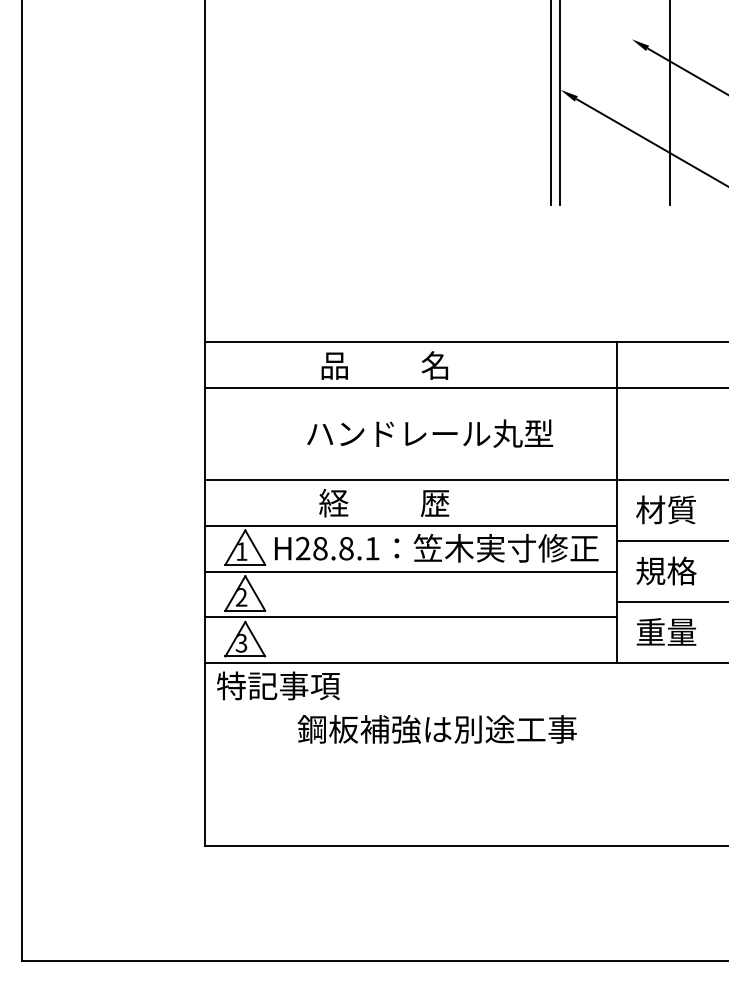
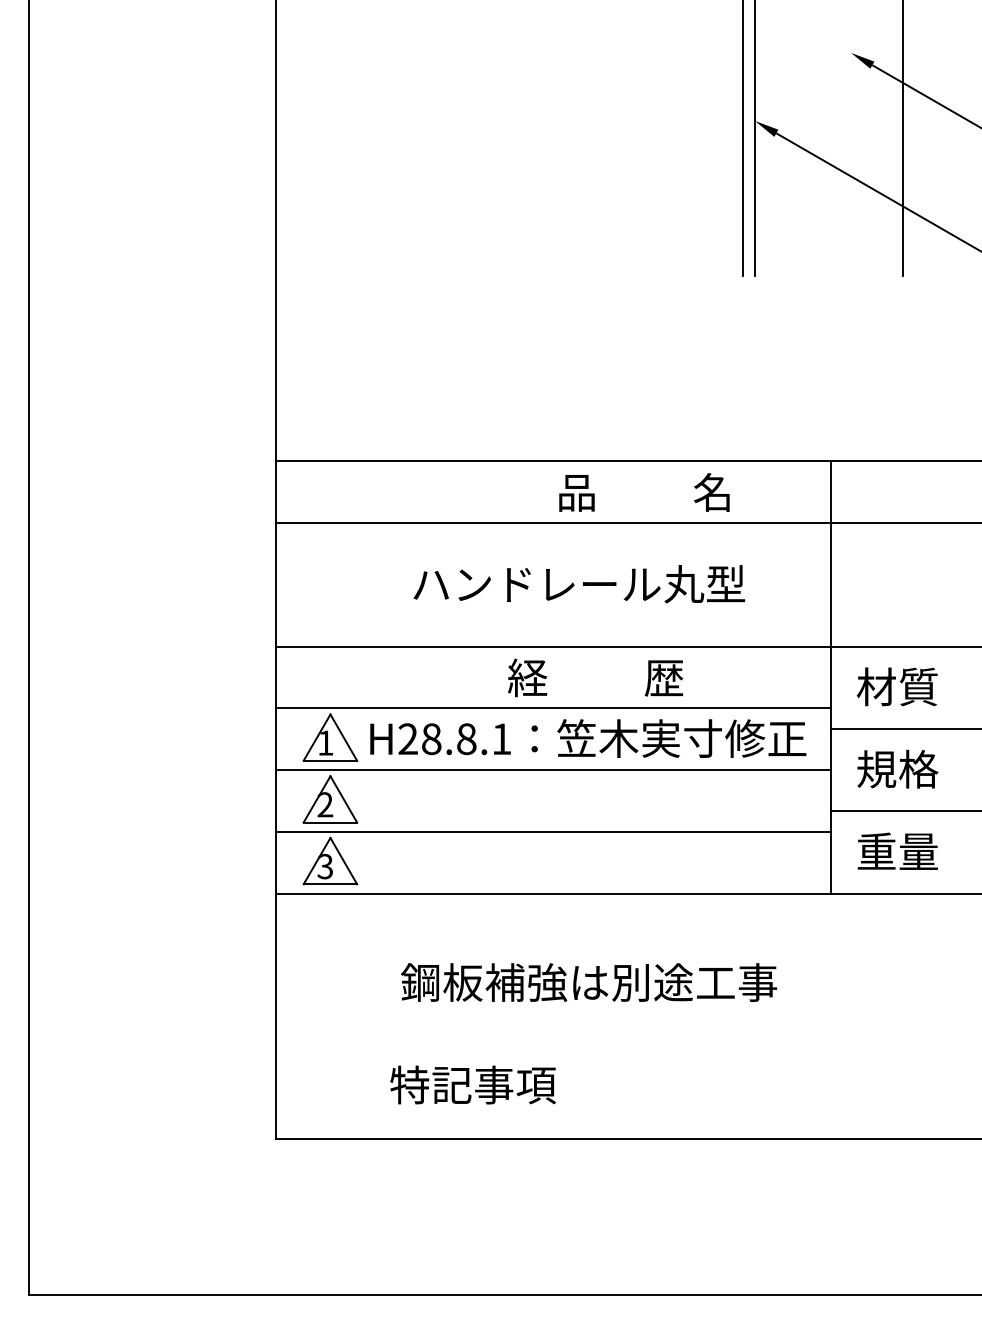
text: (384, 365) -> (644, 492), moved
text: (384, 502) -> (595, 677), moved
text: (278, 685) -> (473, 1084), moved

